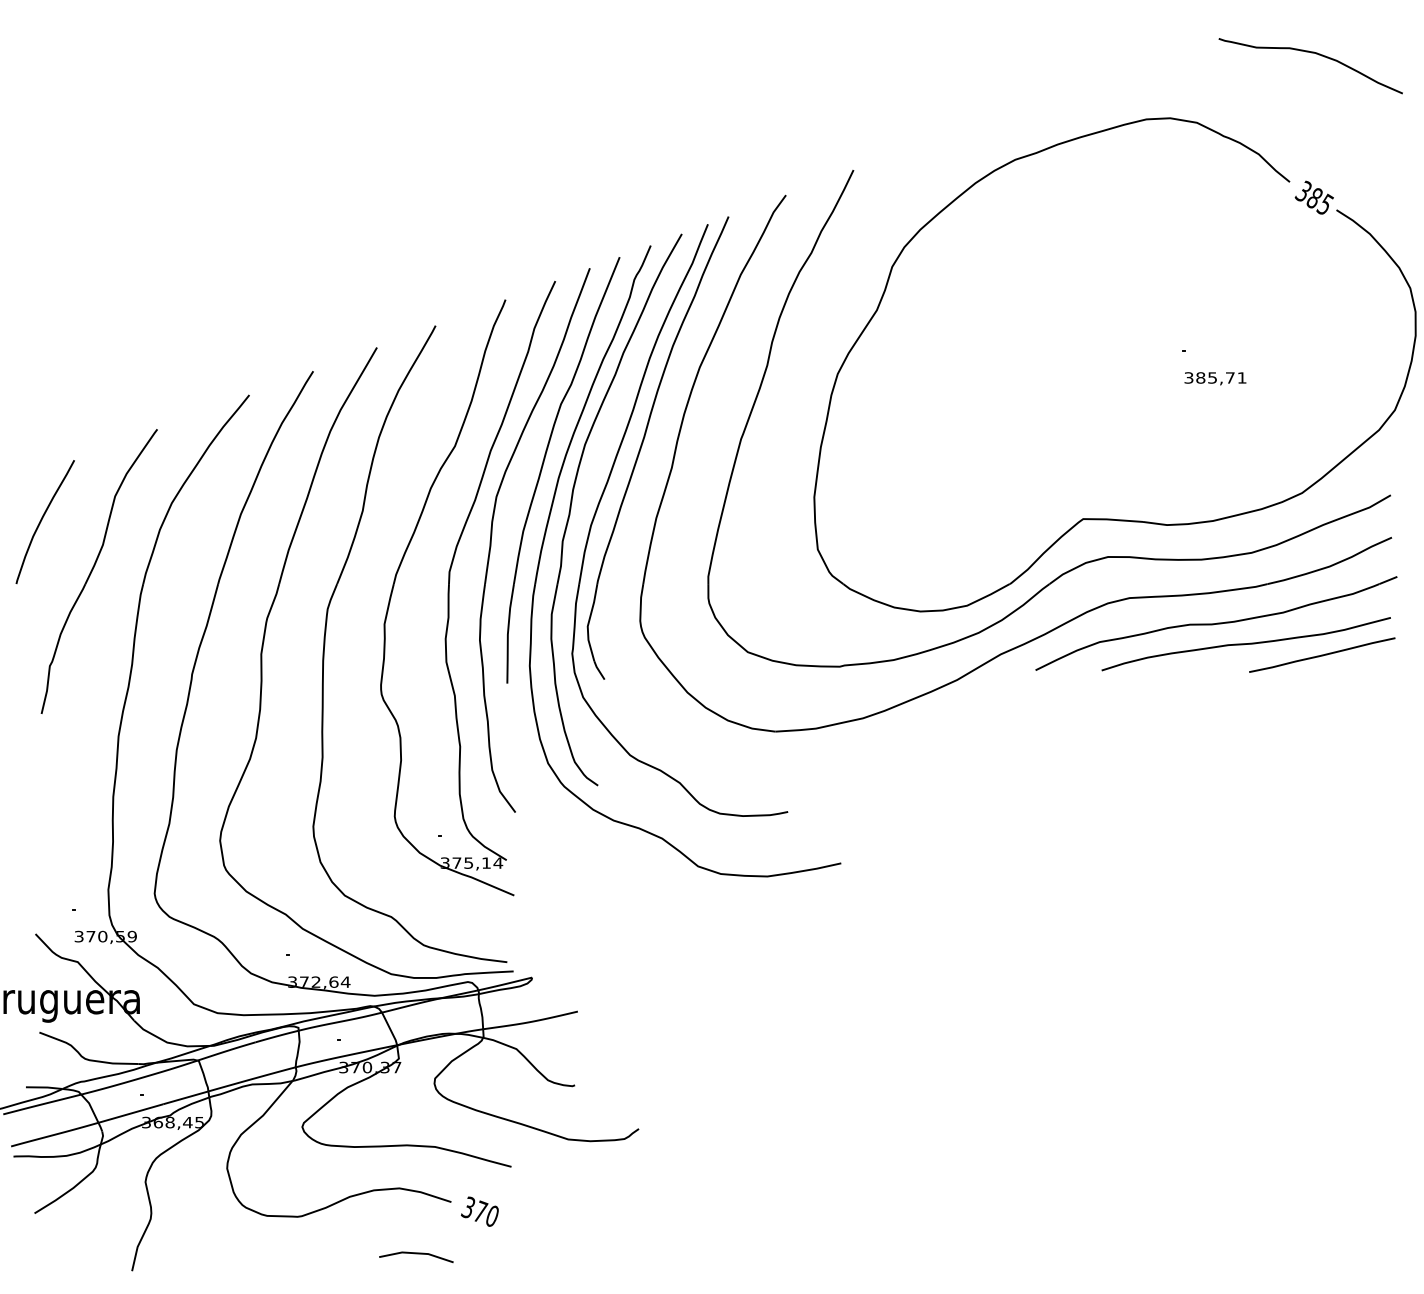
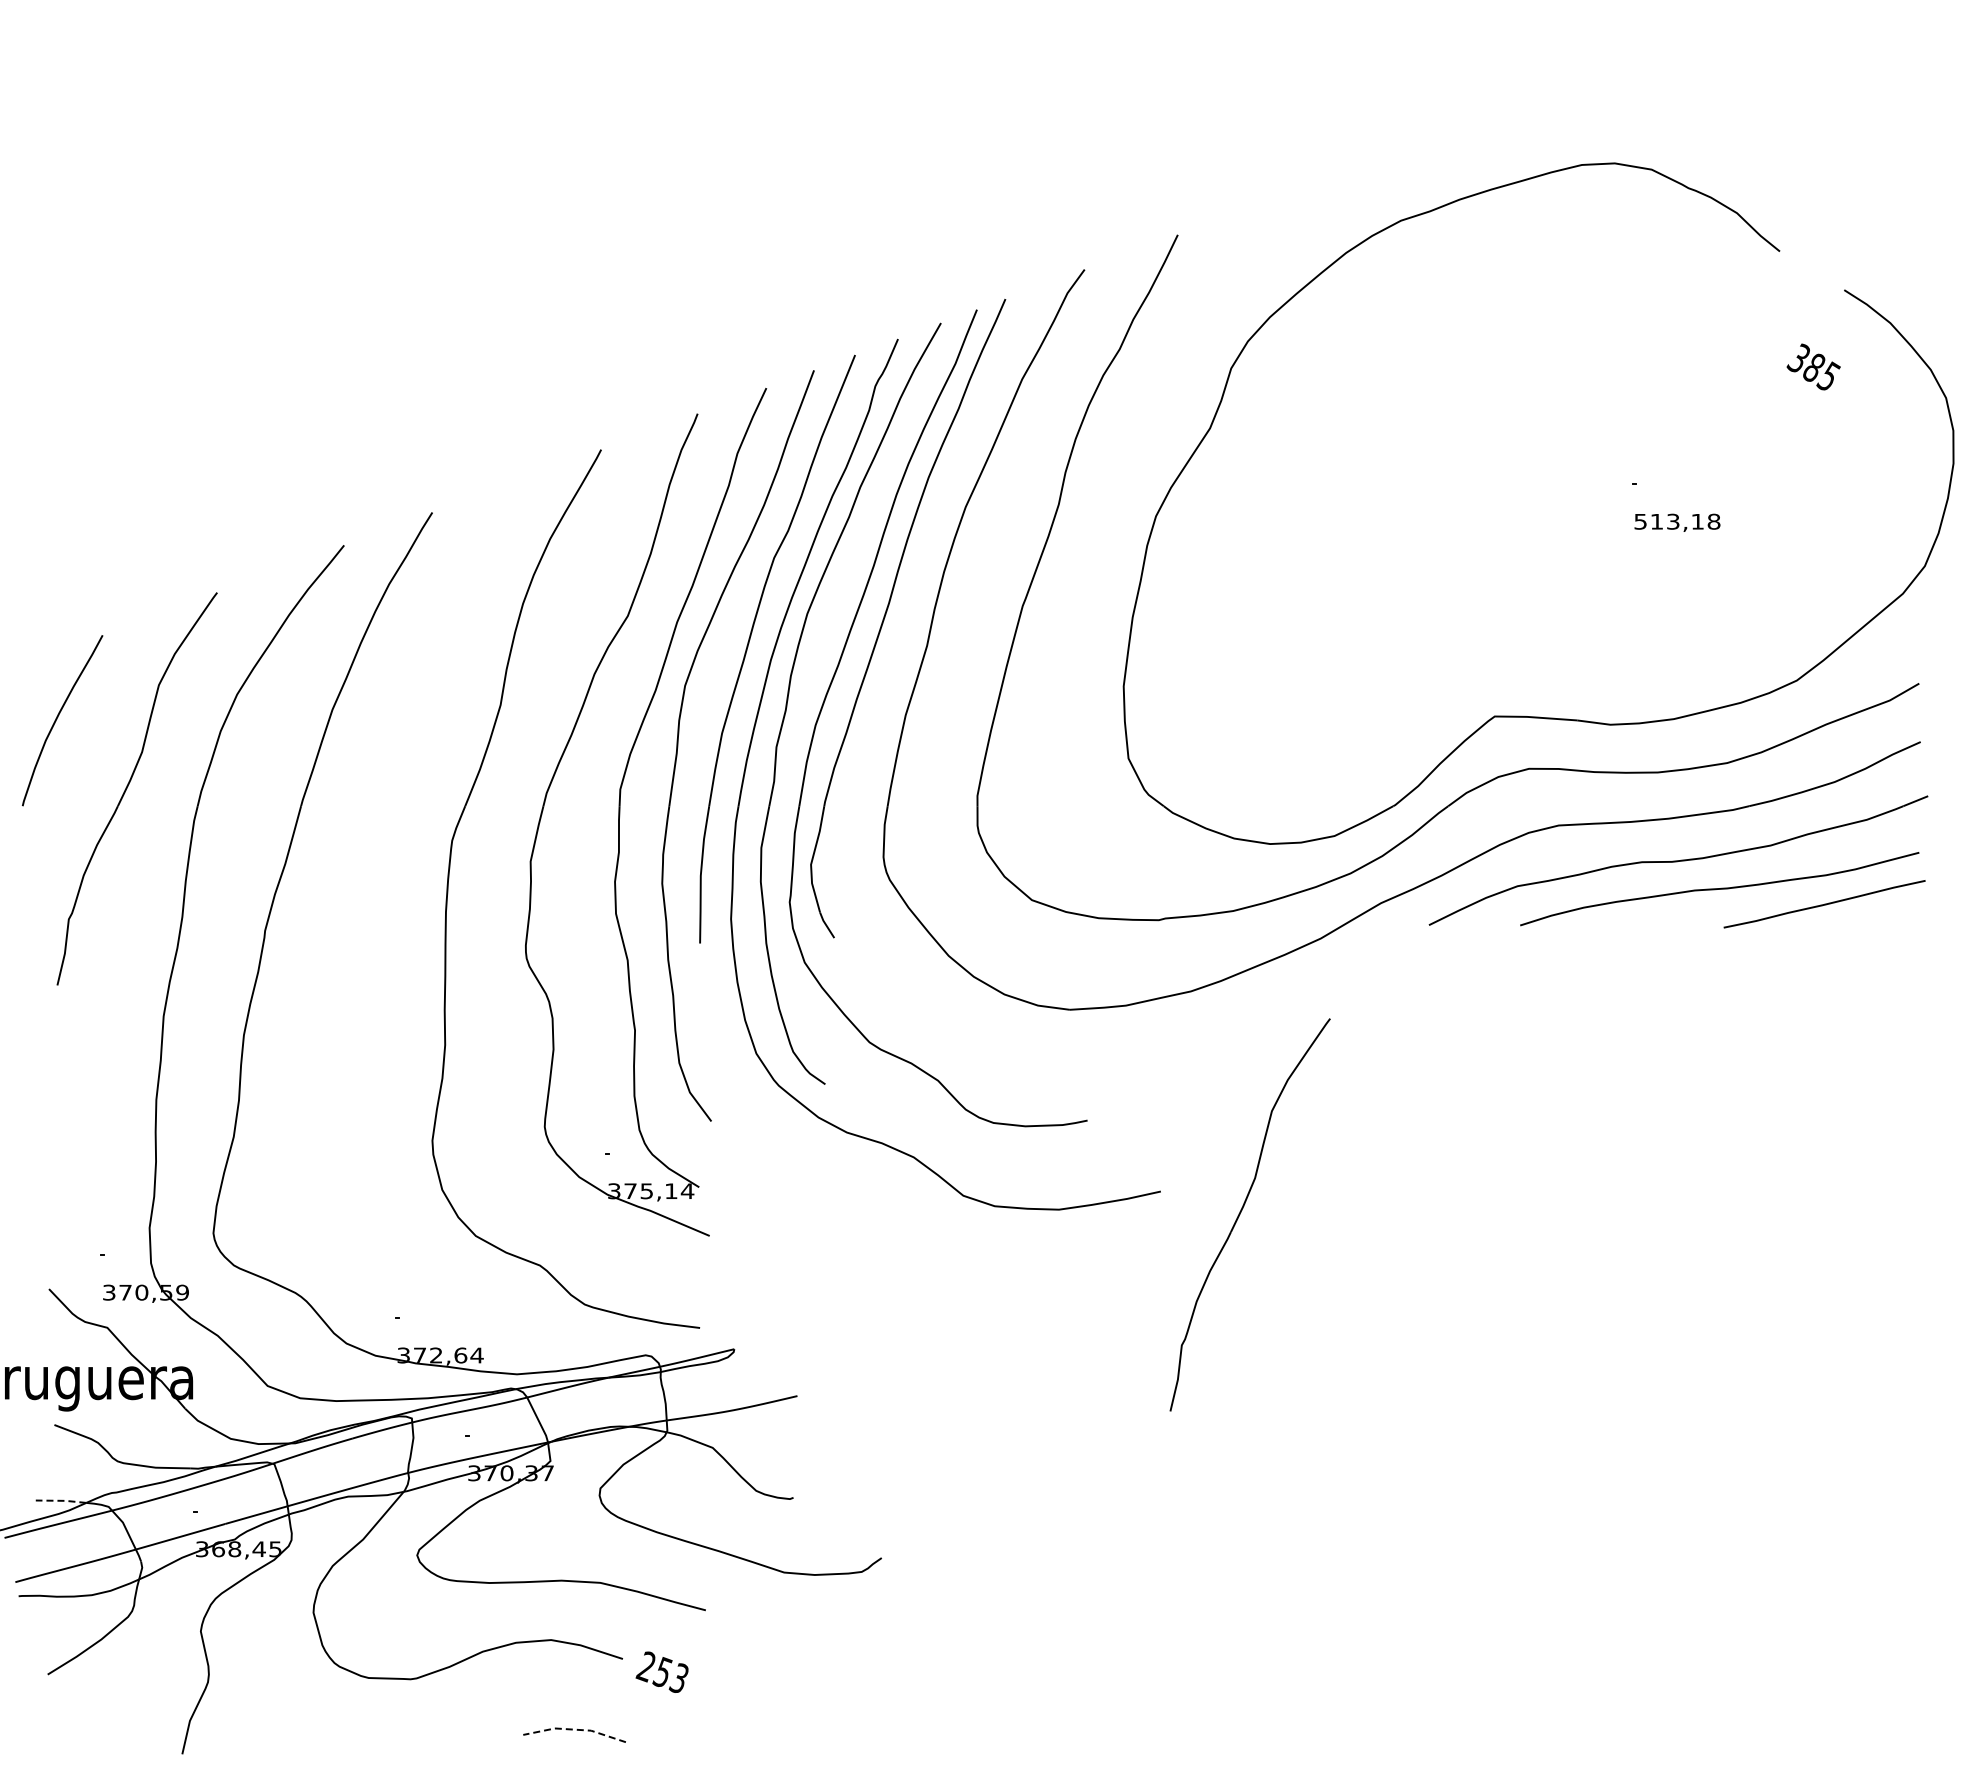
curve: (1311, 53) -> (1809, 73), removed
text: (1314, 197) -> (1813, 366), moved
text: (1215, 377) -> (1677, 521), 385,71 -> 513,18
part: (263, 646) -> (363, 892), removed
part: (900, 877) -> (1242, 1210), added
line: (44, 1087) -> (61, 1500), solid -> dashed
text: (479, 1211) -> (661, 1672), 370 -> 253
line: (416, 1253) -> (574, 1729), solid -> dashed

